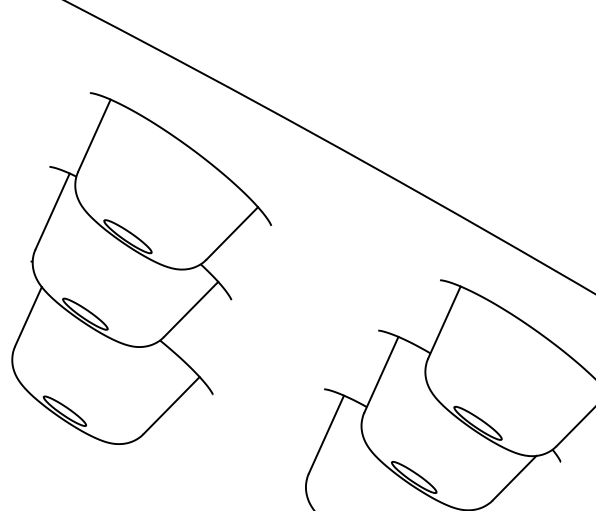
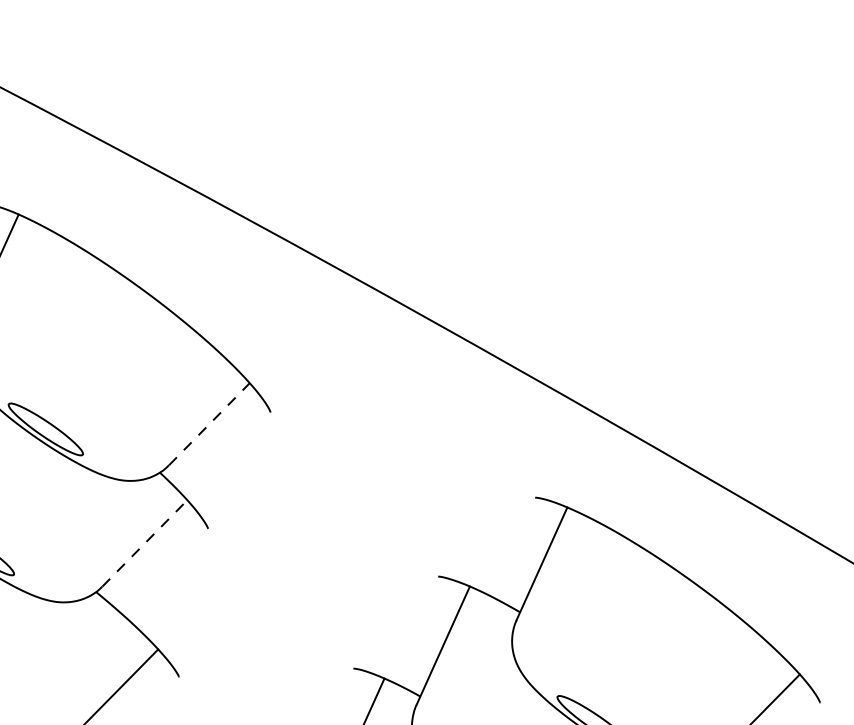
line: (232, 233) -> (209, 424), solid -> dashed
line: (191, 309) -> (145, 543), solid -> dashed

